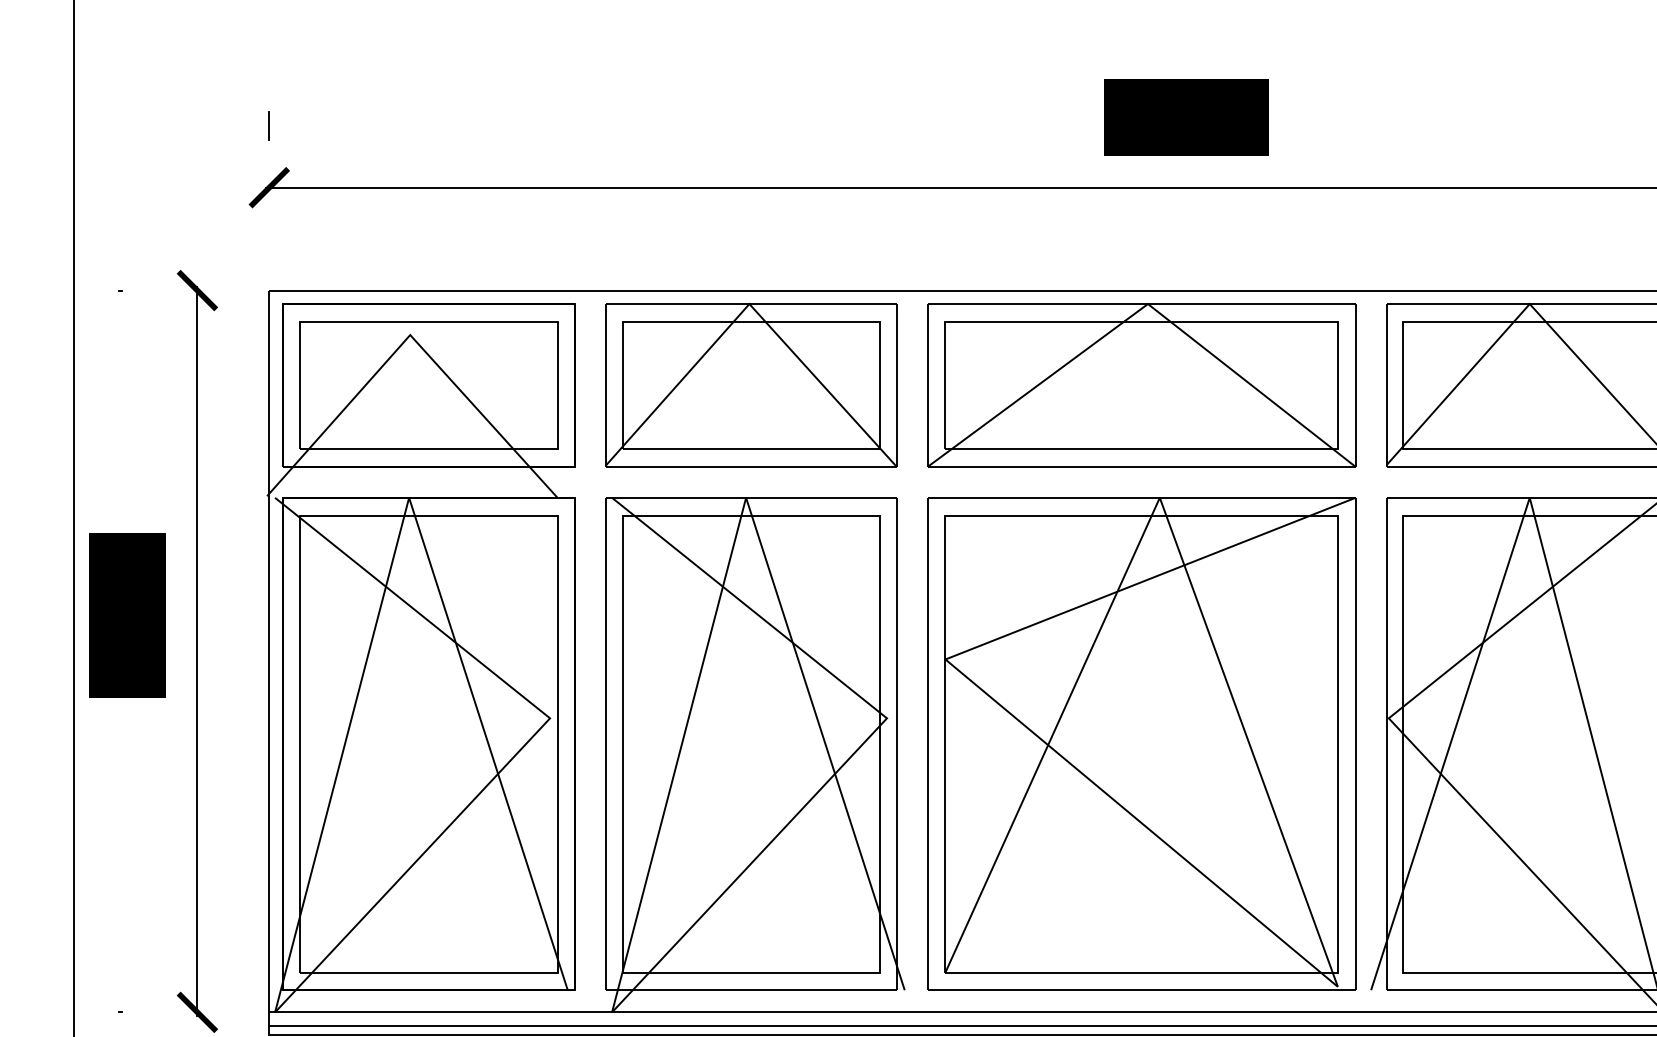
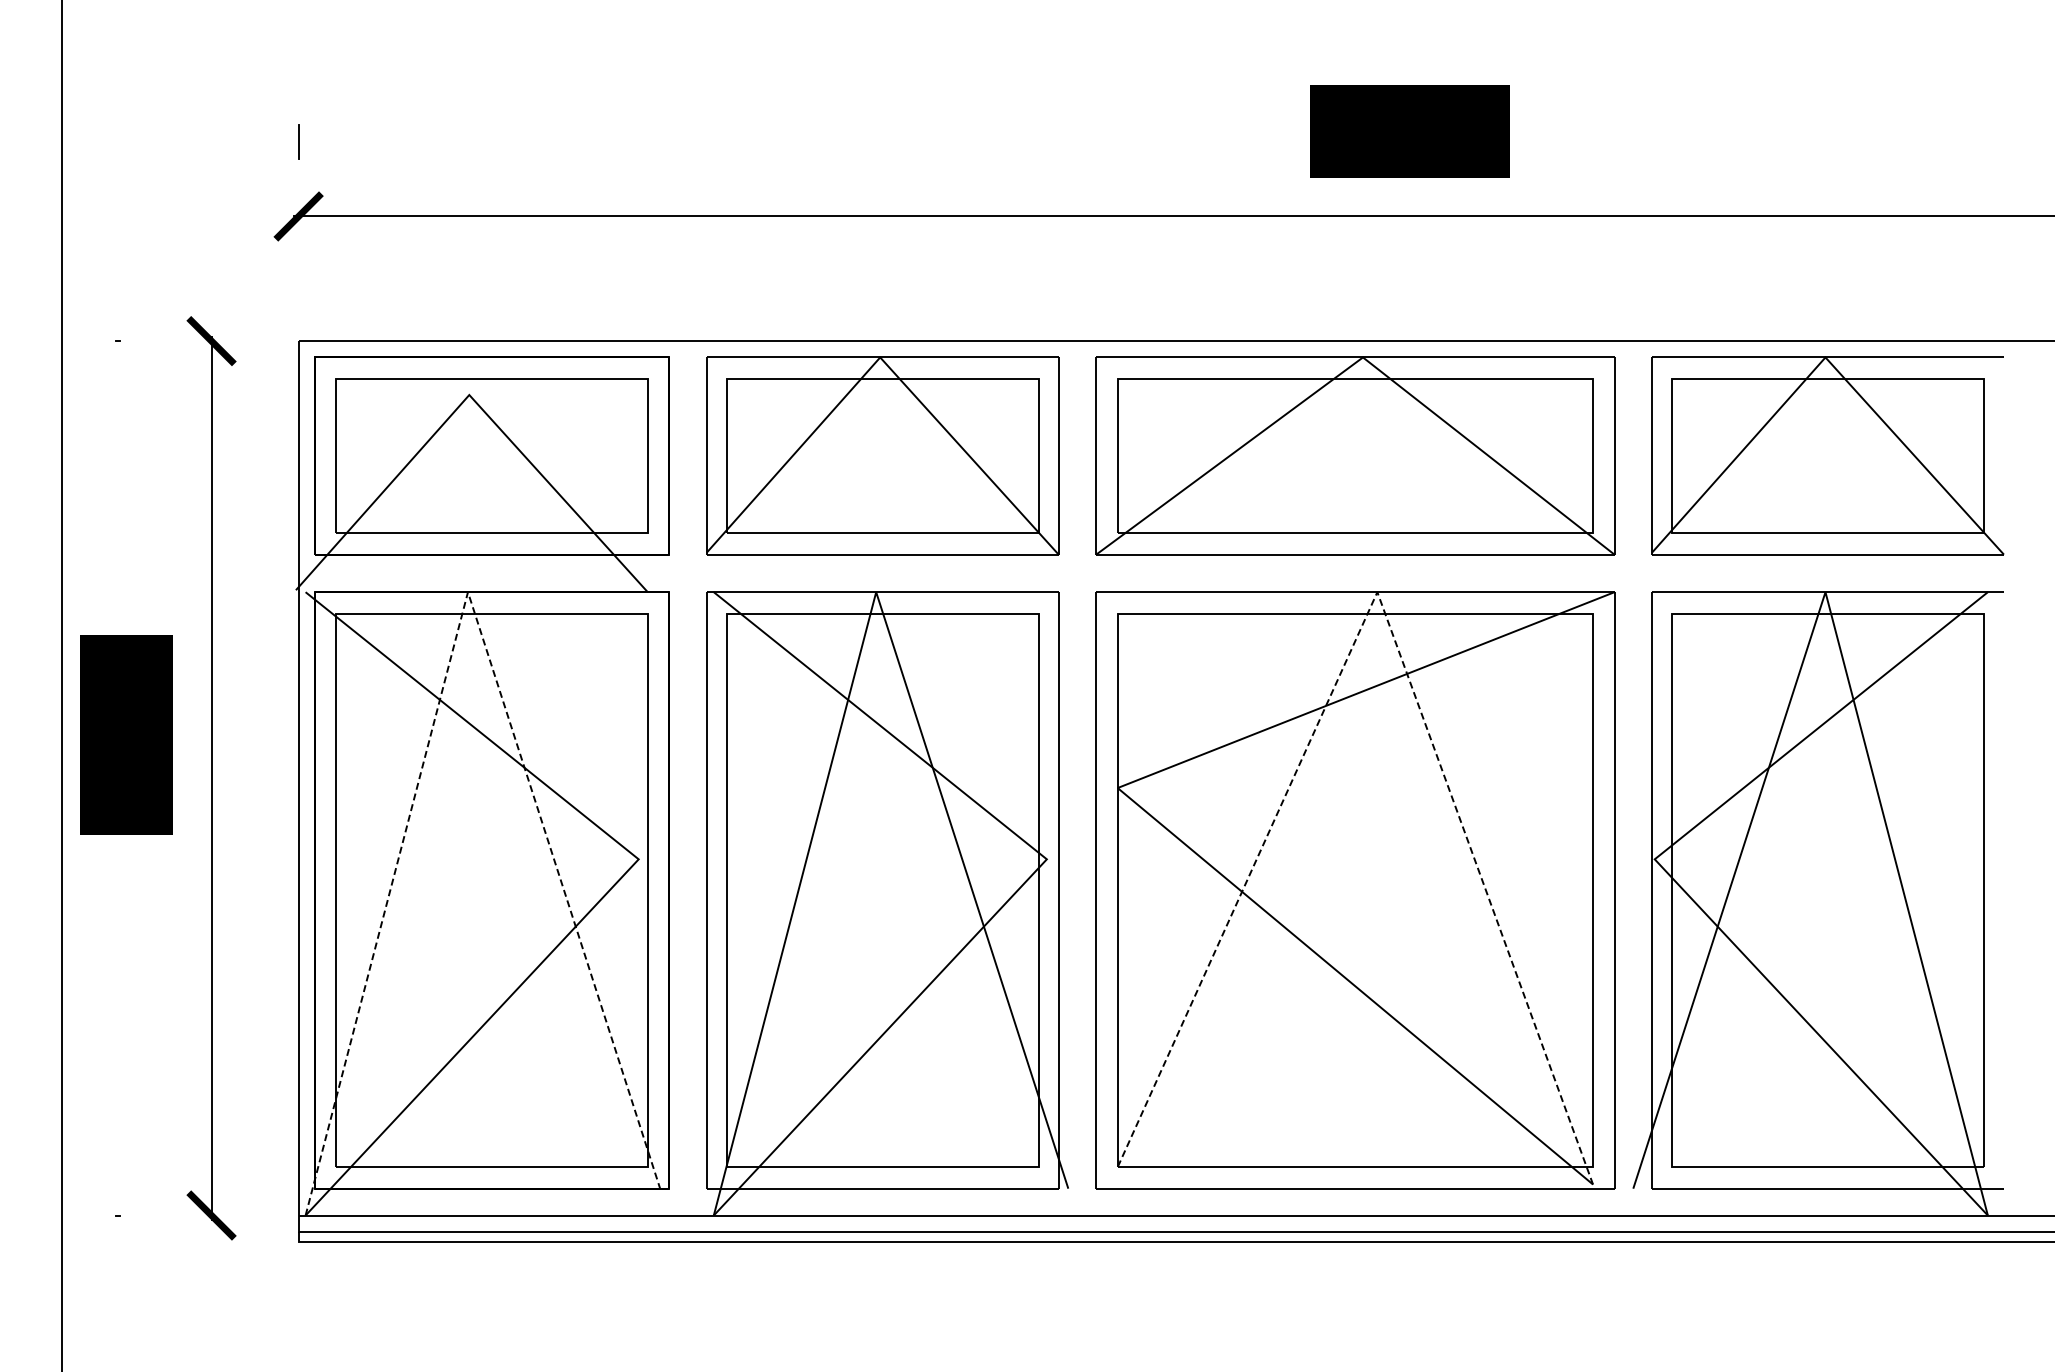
line: (1159, 498) -> (1377, 592), solid -> dashed
line: (407, 503) -> (465, 599), solid -> dashed

